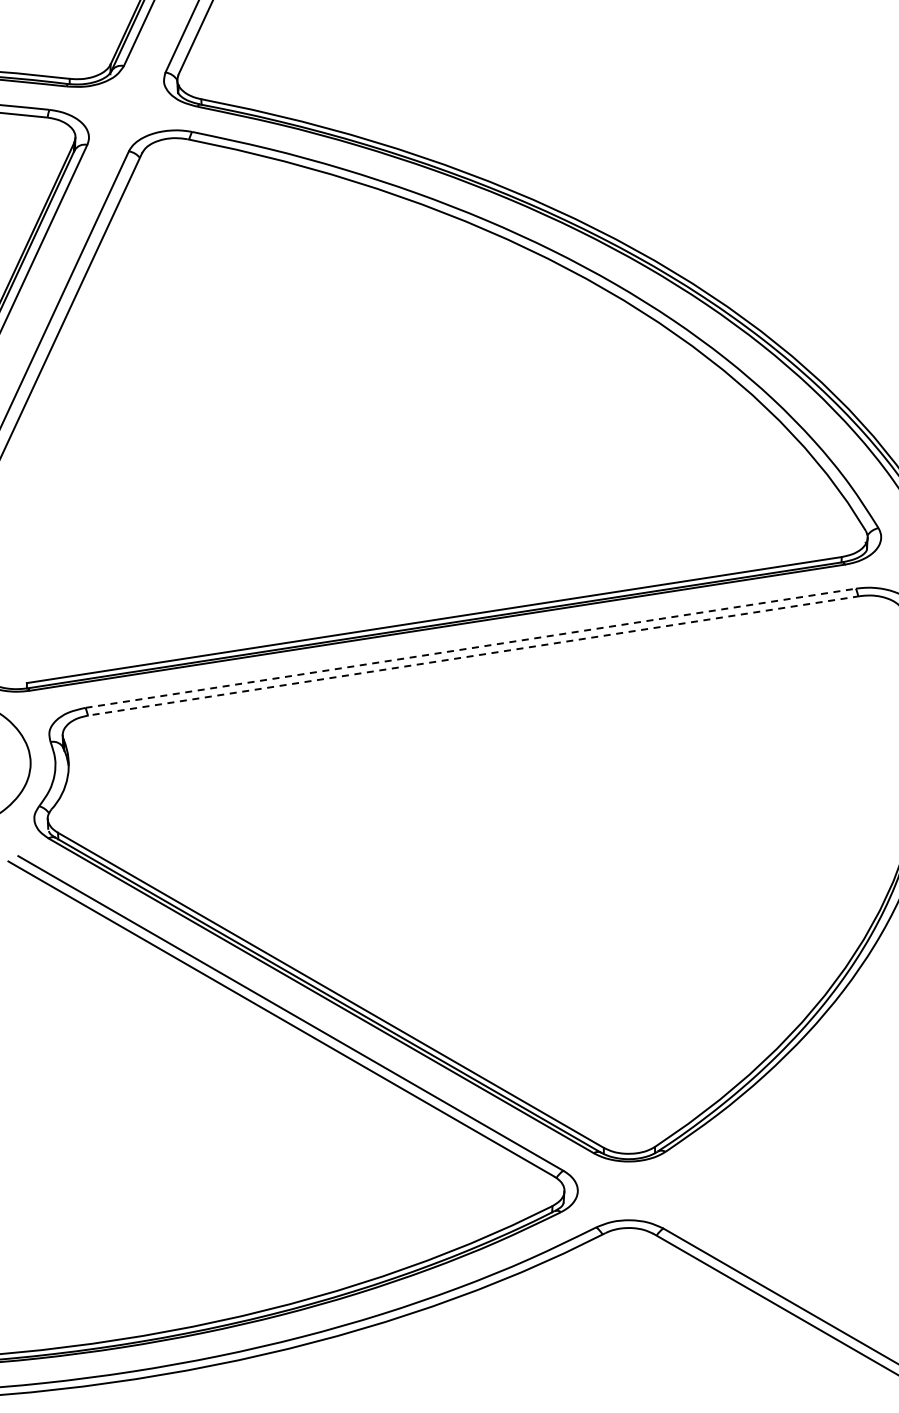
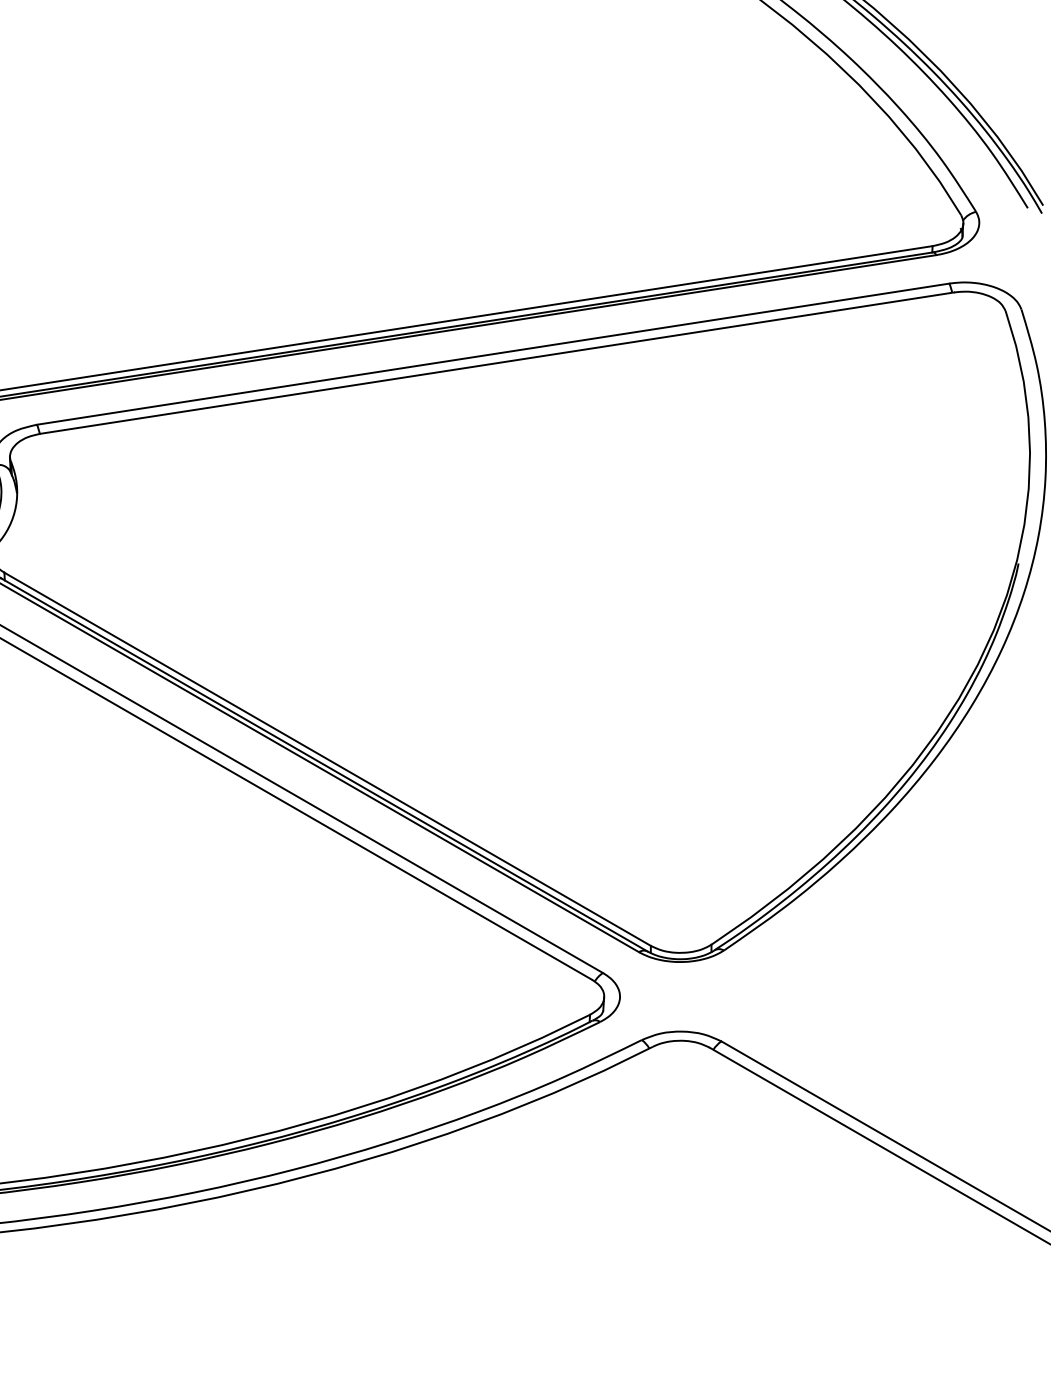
line: (470, 648) -> (492, 354), dashed -> solid
line: (473, 655) -> (496, 362), dashed -> solid

